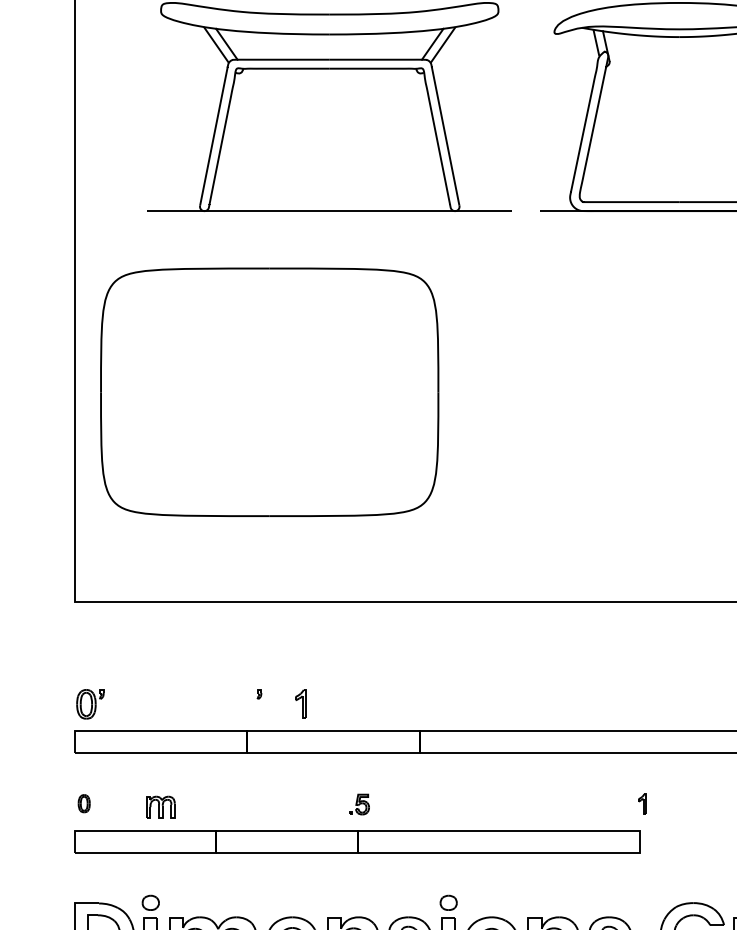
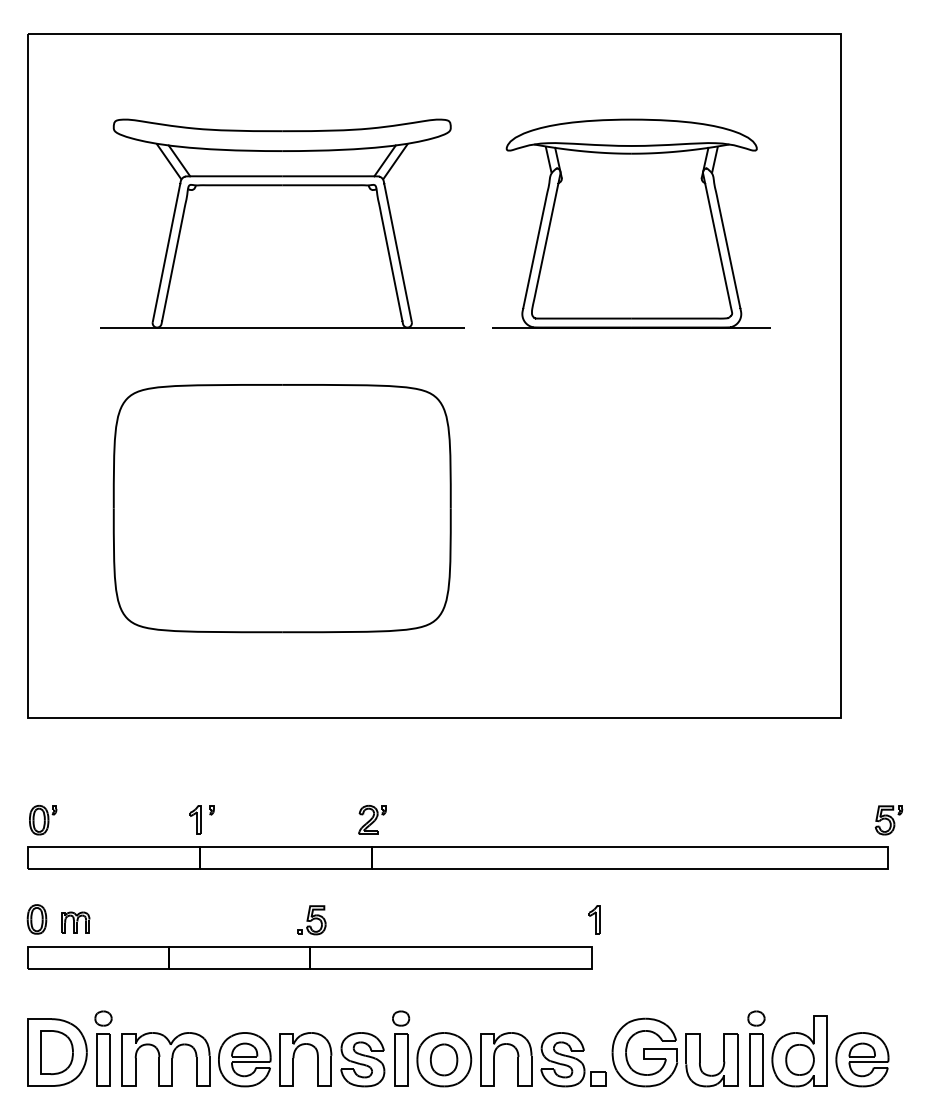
part: (268, 392) -> (281, 508), moved
part: (300, 703) -> (195, 819), moved
part: (420, 703) -> (372, 819), added
part: (83, 803) -> (36, 919), size x1.67
part: (642, 803) -> (594, 919), size x1.43
part: (359, 804) -> (311, 920), size x1.43
part: (160, 806) -> (75, 922), moved

